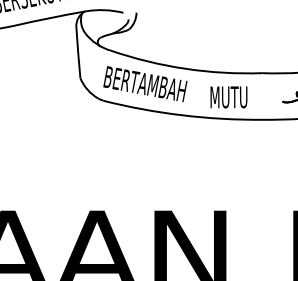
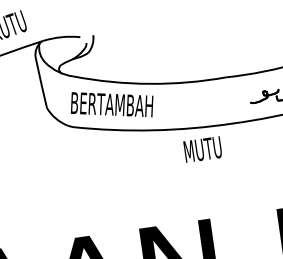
text: (228, 97) -> (202, 149), moved

